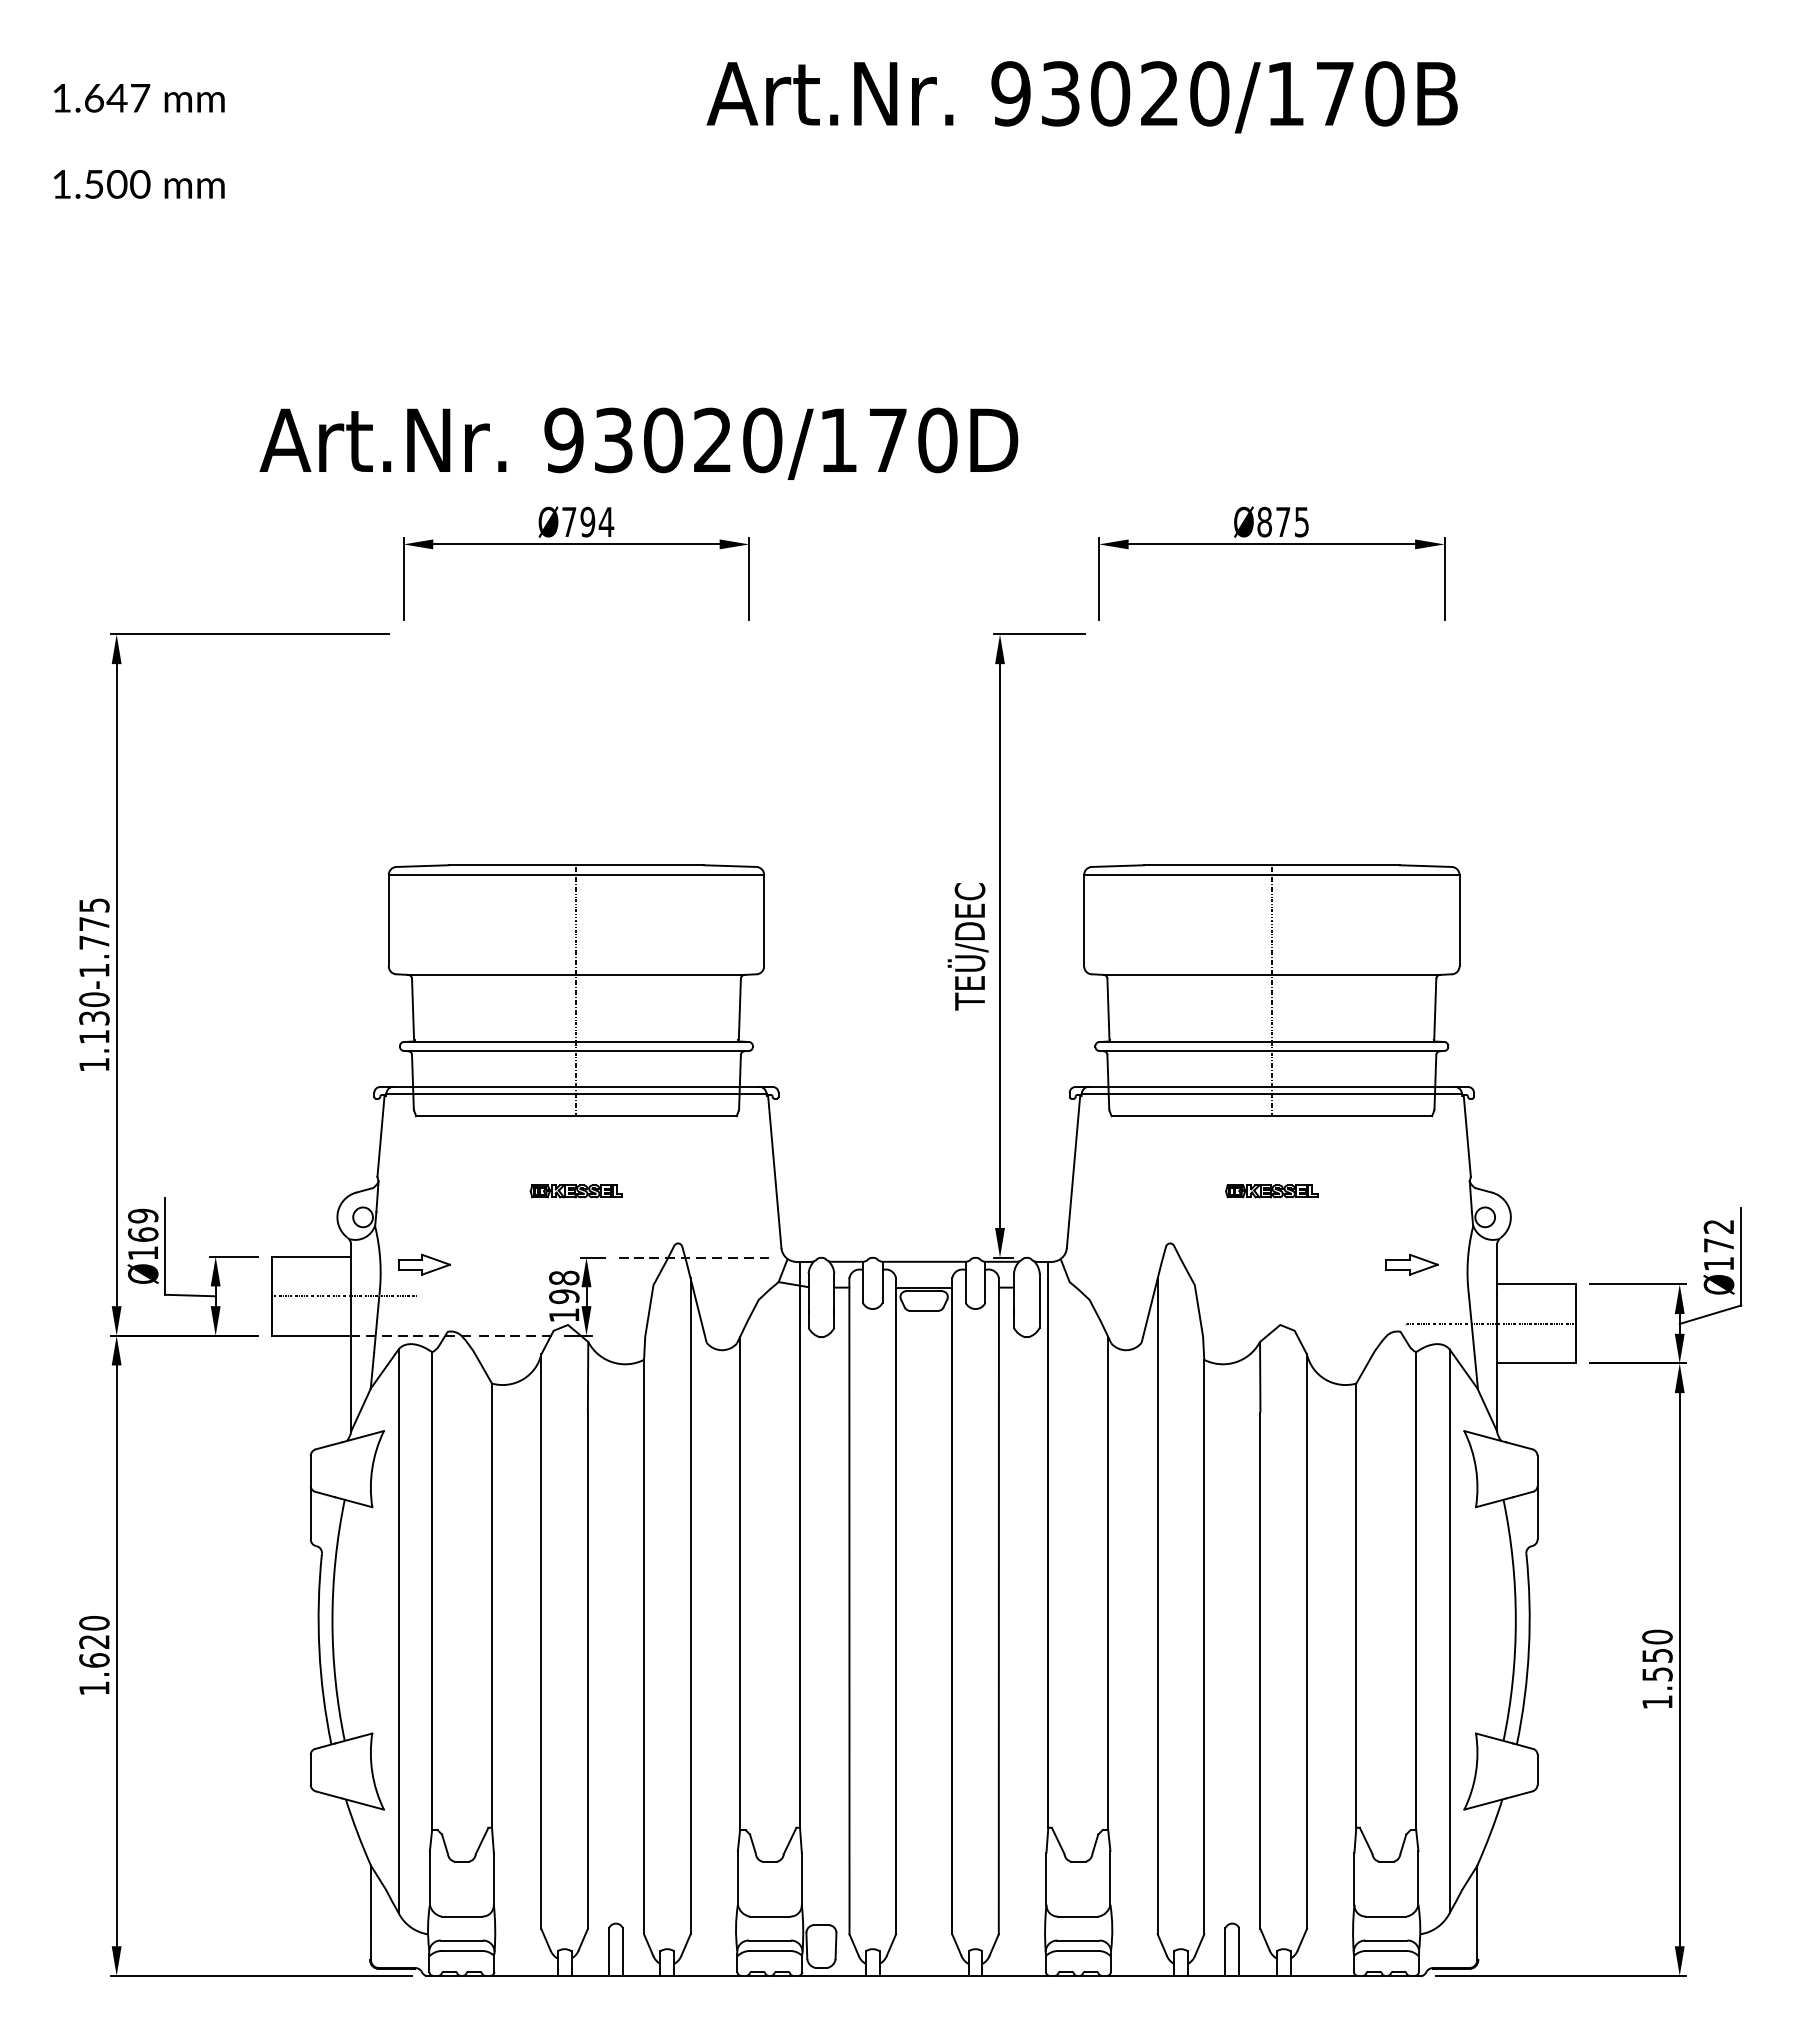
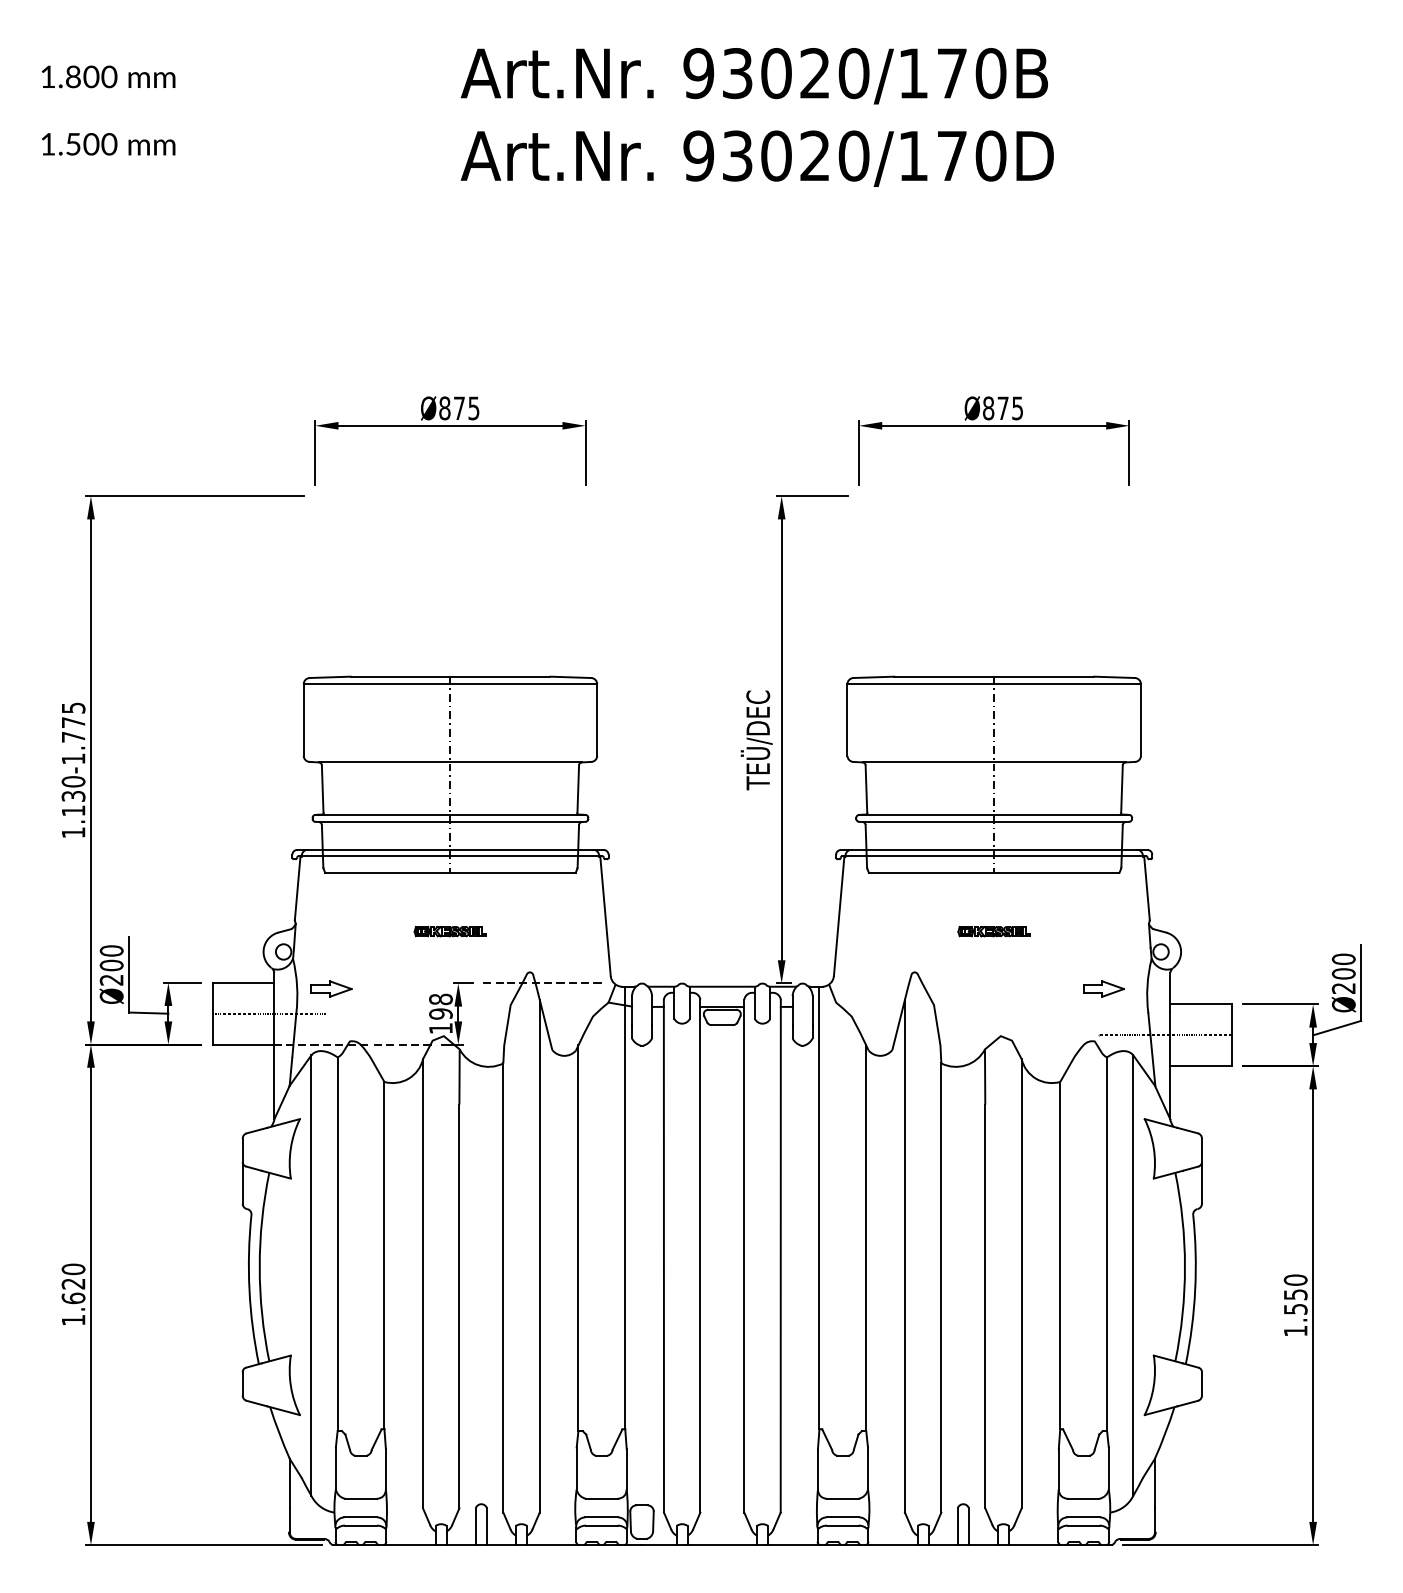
text: (117, 97) -> (91, 76), 1.647 -> 1.800
text: (1081, 97) -> (753, 76), moved
text: (638, 443) -> (757, 158), moved
text: (588, 521) -> (459, 407), Ø794 -> Ø875
text: (143, 1234) -> (111, 965), Ø169 -> Ø200
text: (1718, 1245) -> (1343, 973), Ø172 -> Ø200

